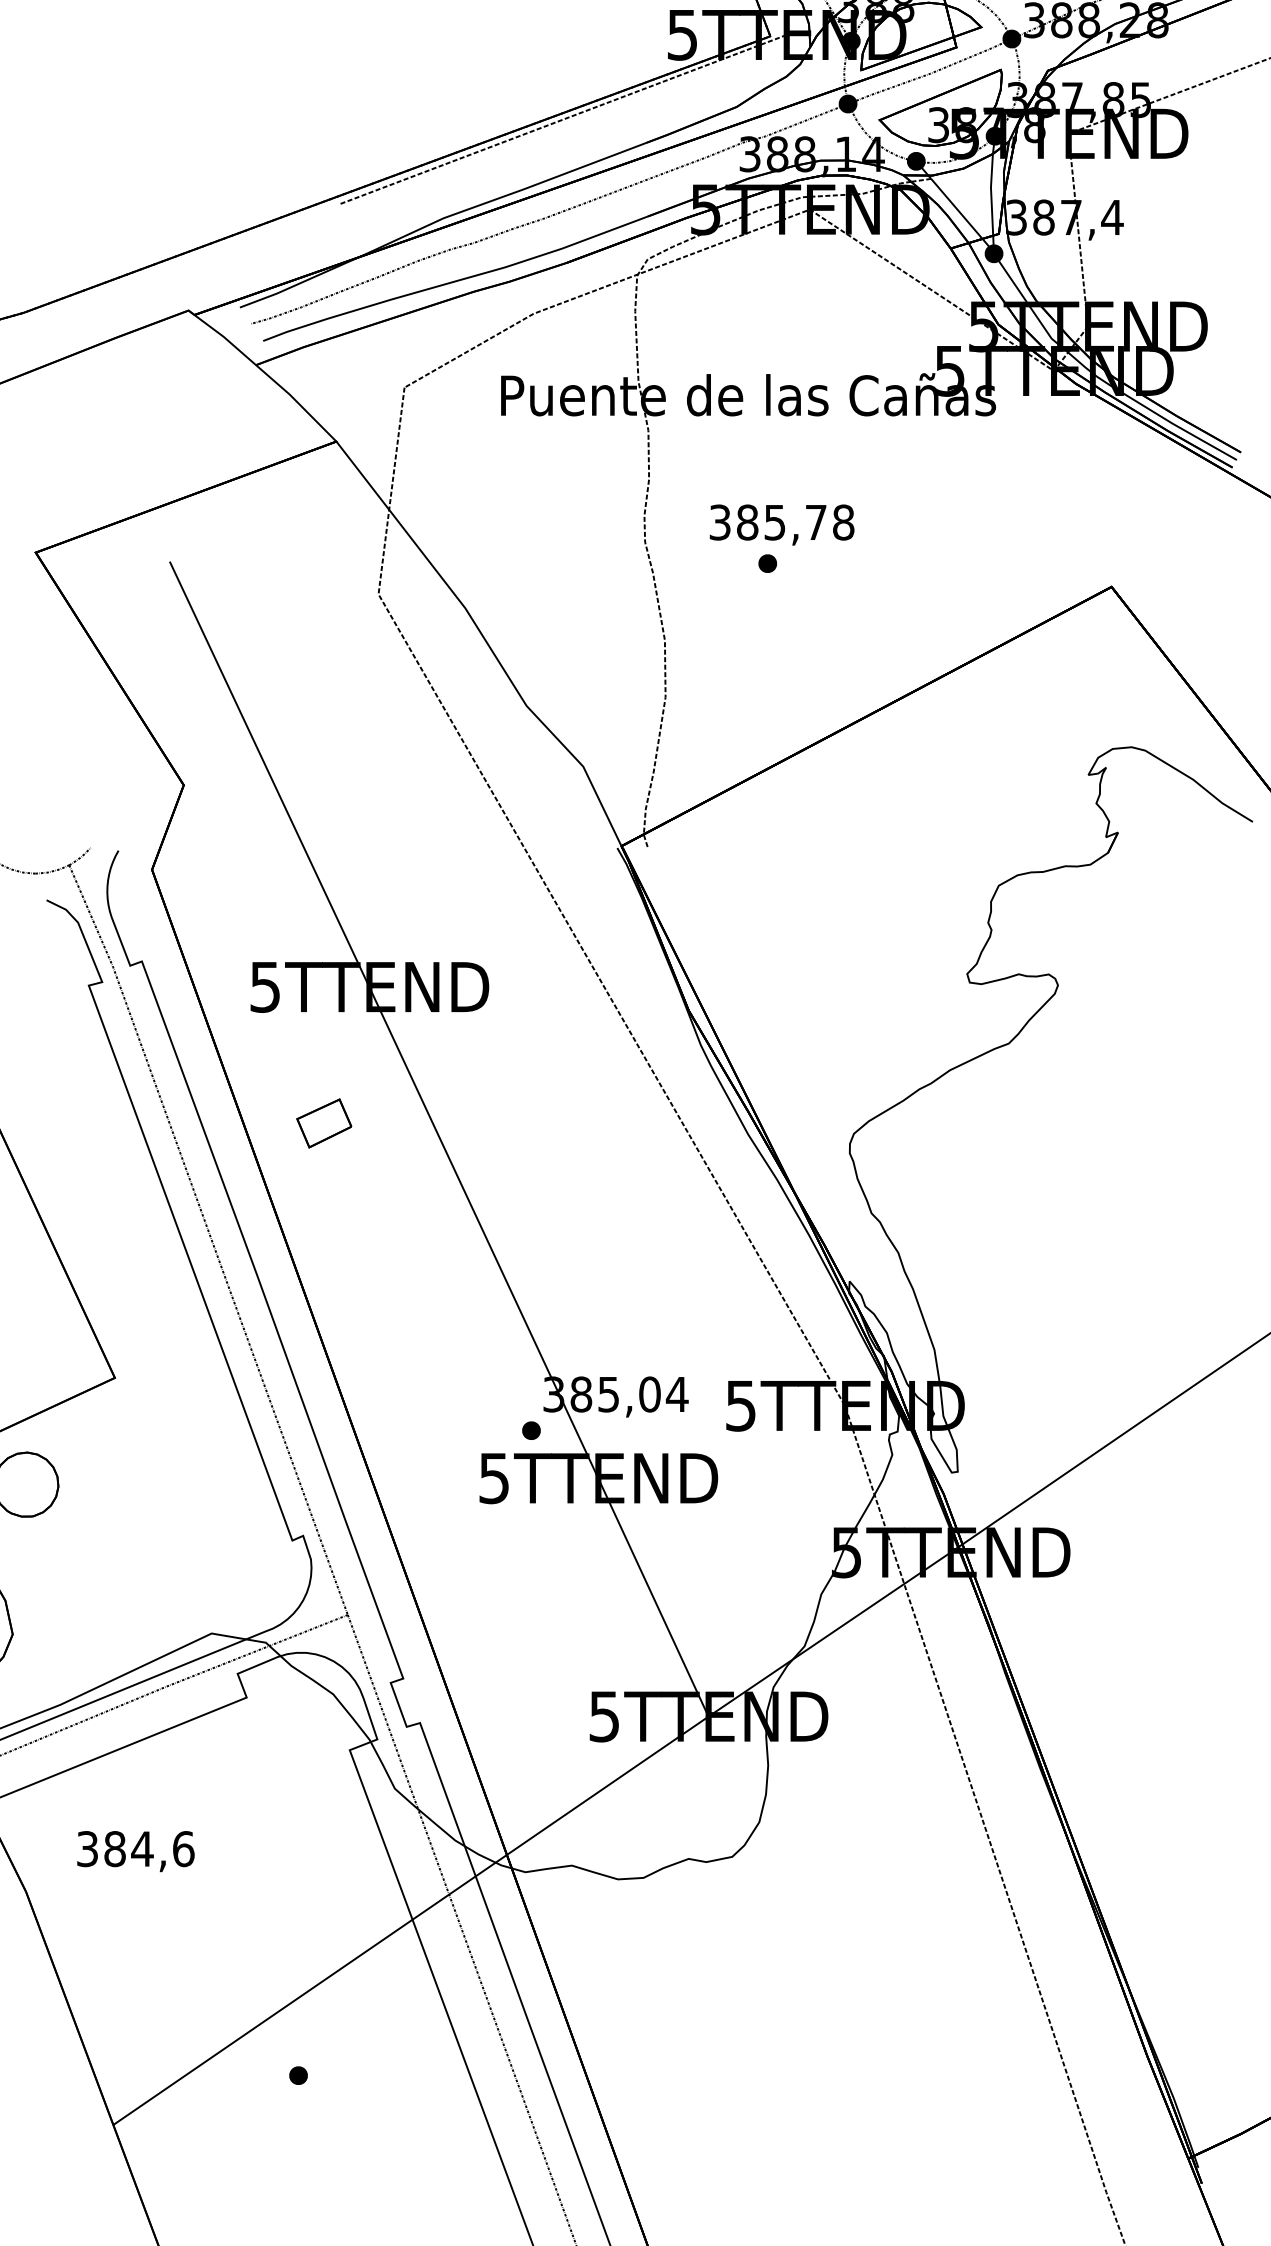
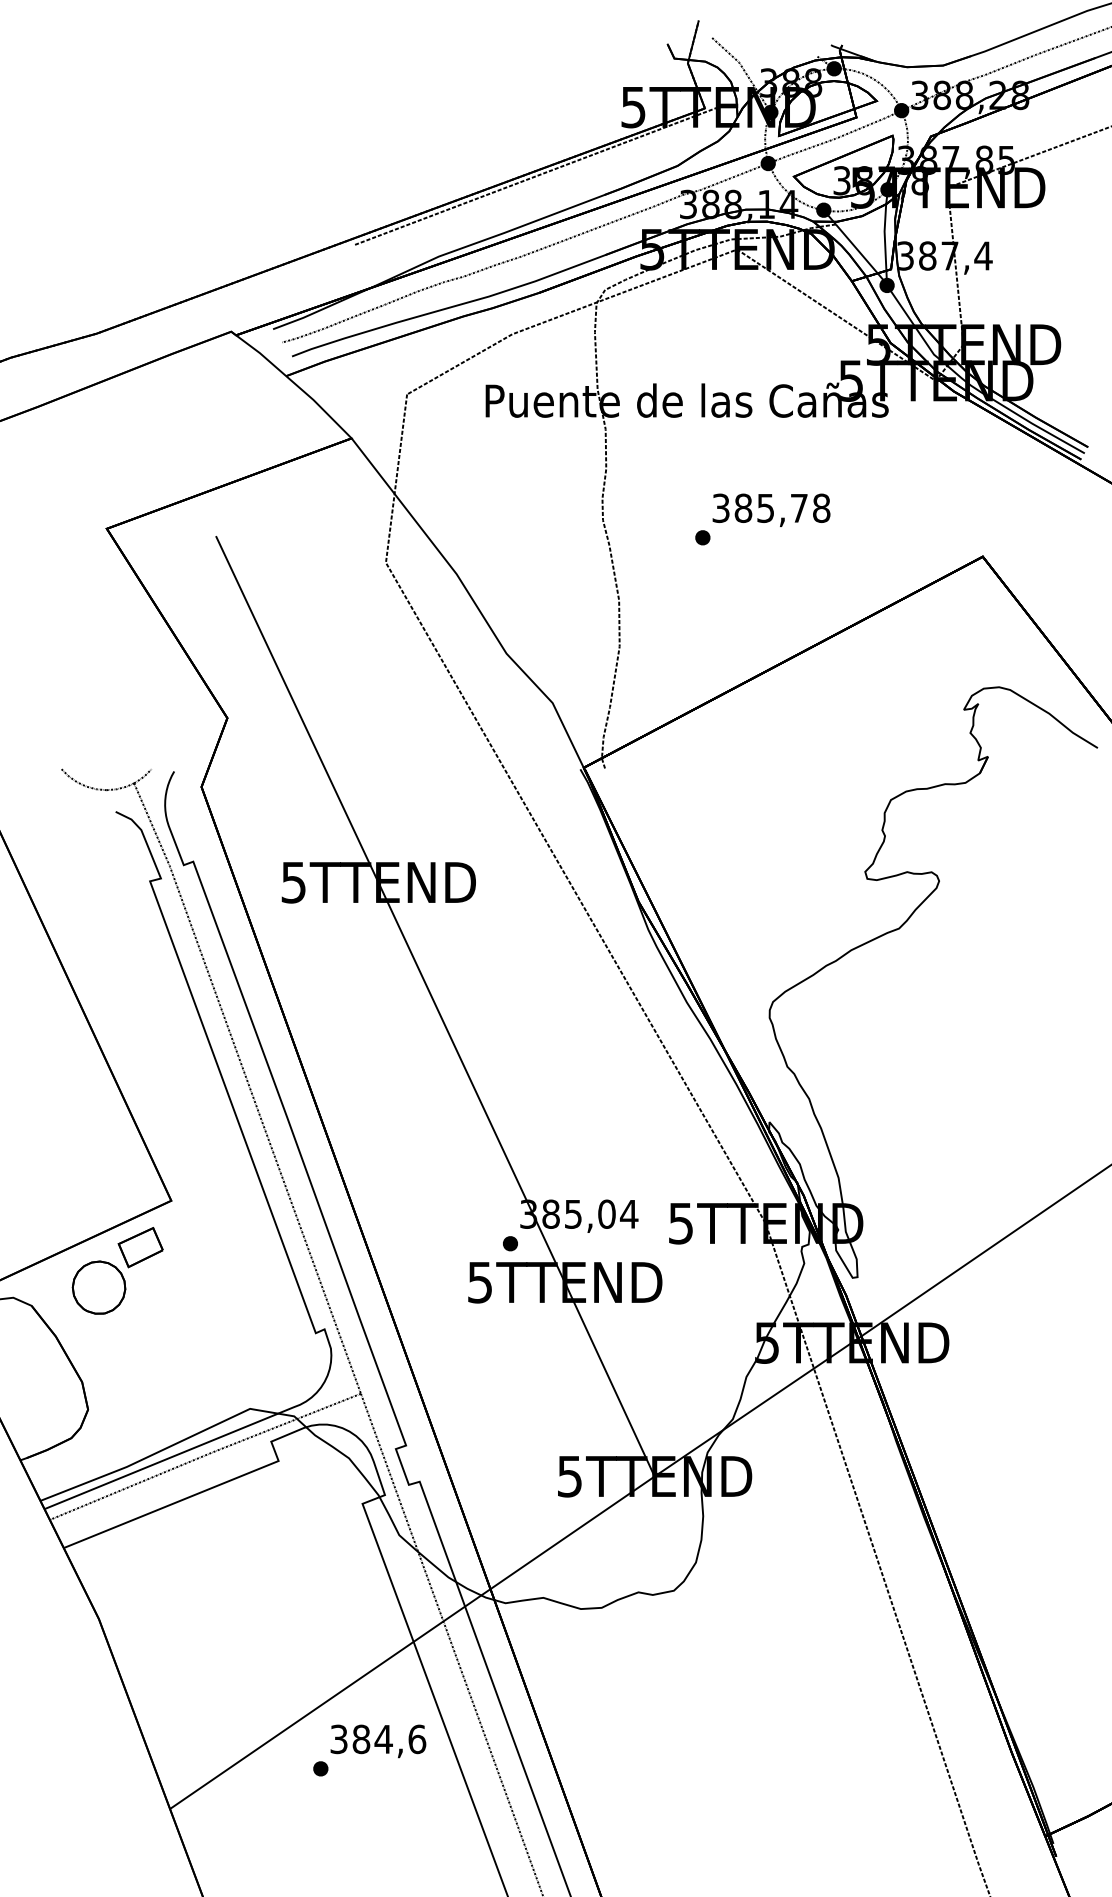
text: (782, 524) -> (771, 509), moved
part: (323, 1123) -> (140, 1247), moved
text: (136, 1851) -> (378, 1741), moved

